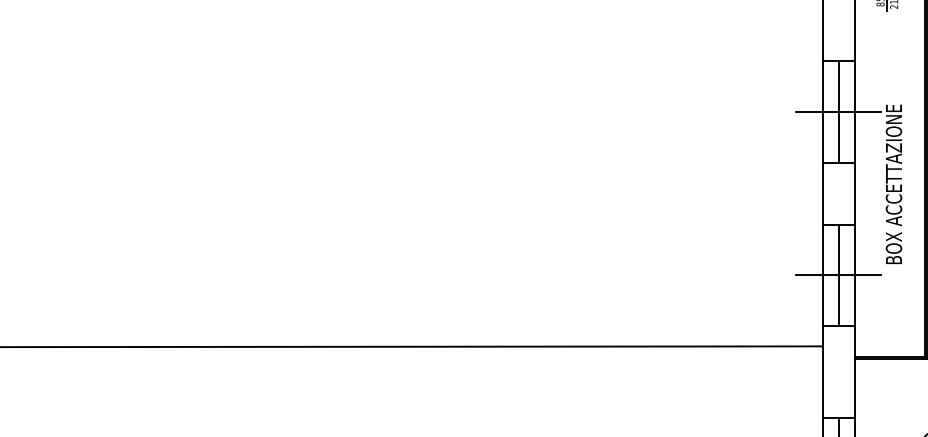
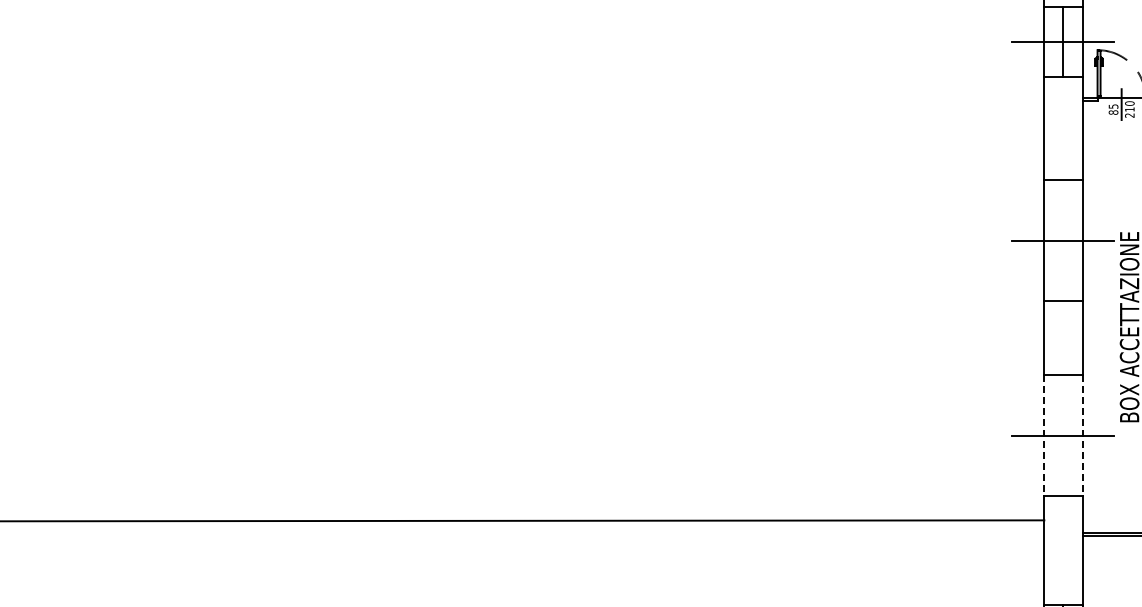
line: (838, 111) -> (1063, 240), removed
line: (822, 275) -> (1044, 435), solid -> dashed
line: (838, 275) -> (1063, 435), removed
line: (854, 275) -> (1082, 435), solid -> dashed

